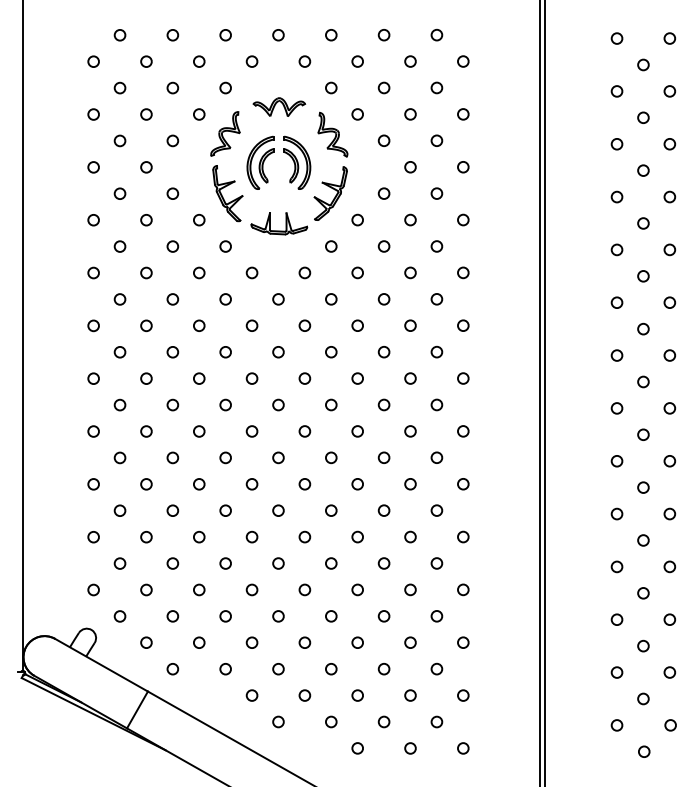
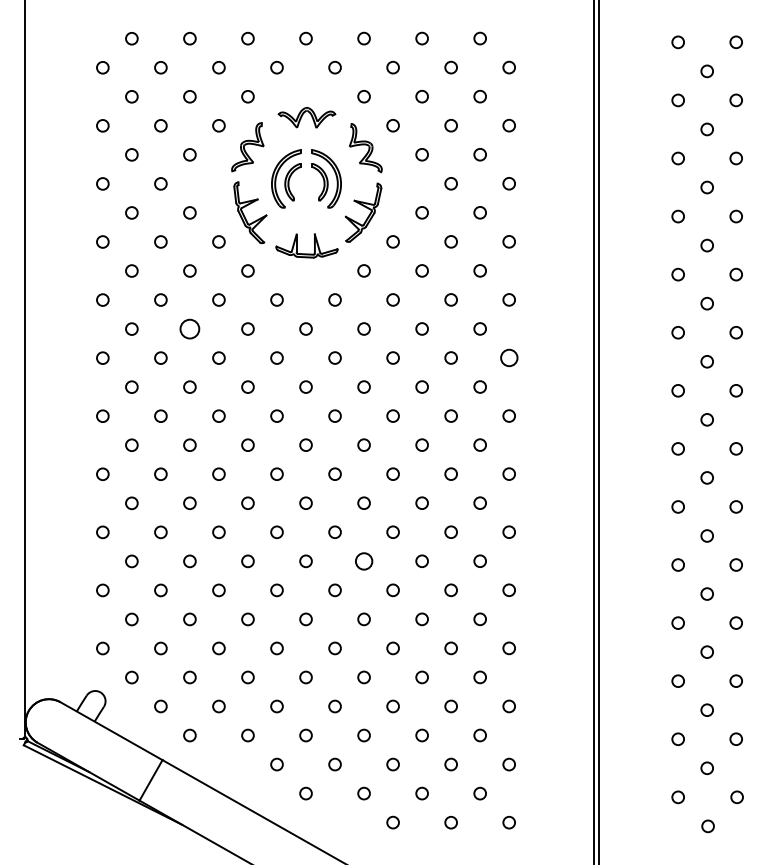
circle: (172, 298) -> (189, 328), size x1.6
circle: (462, 325) -> (508, 357), size x1.4
circle: (330, 509) -> (363, 560), size x1.4

